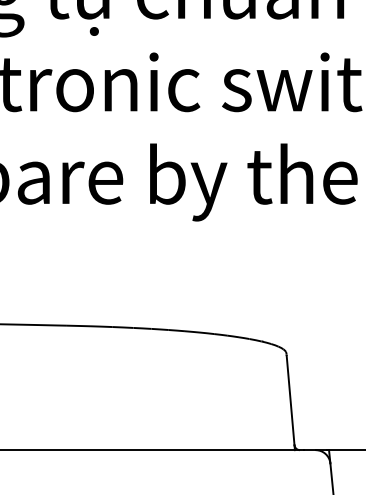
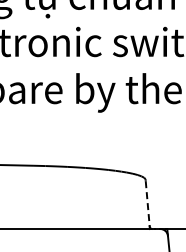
line: (290, 399) -> (147, 203), solid -> dashed

